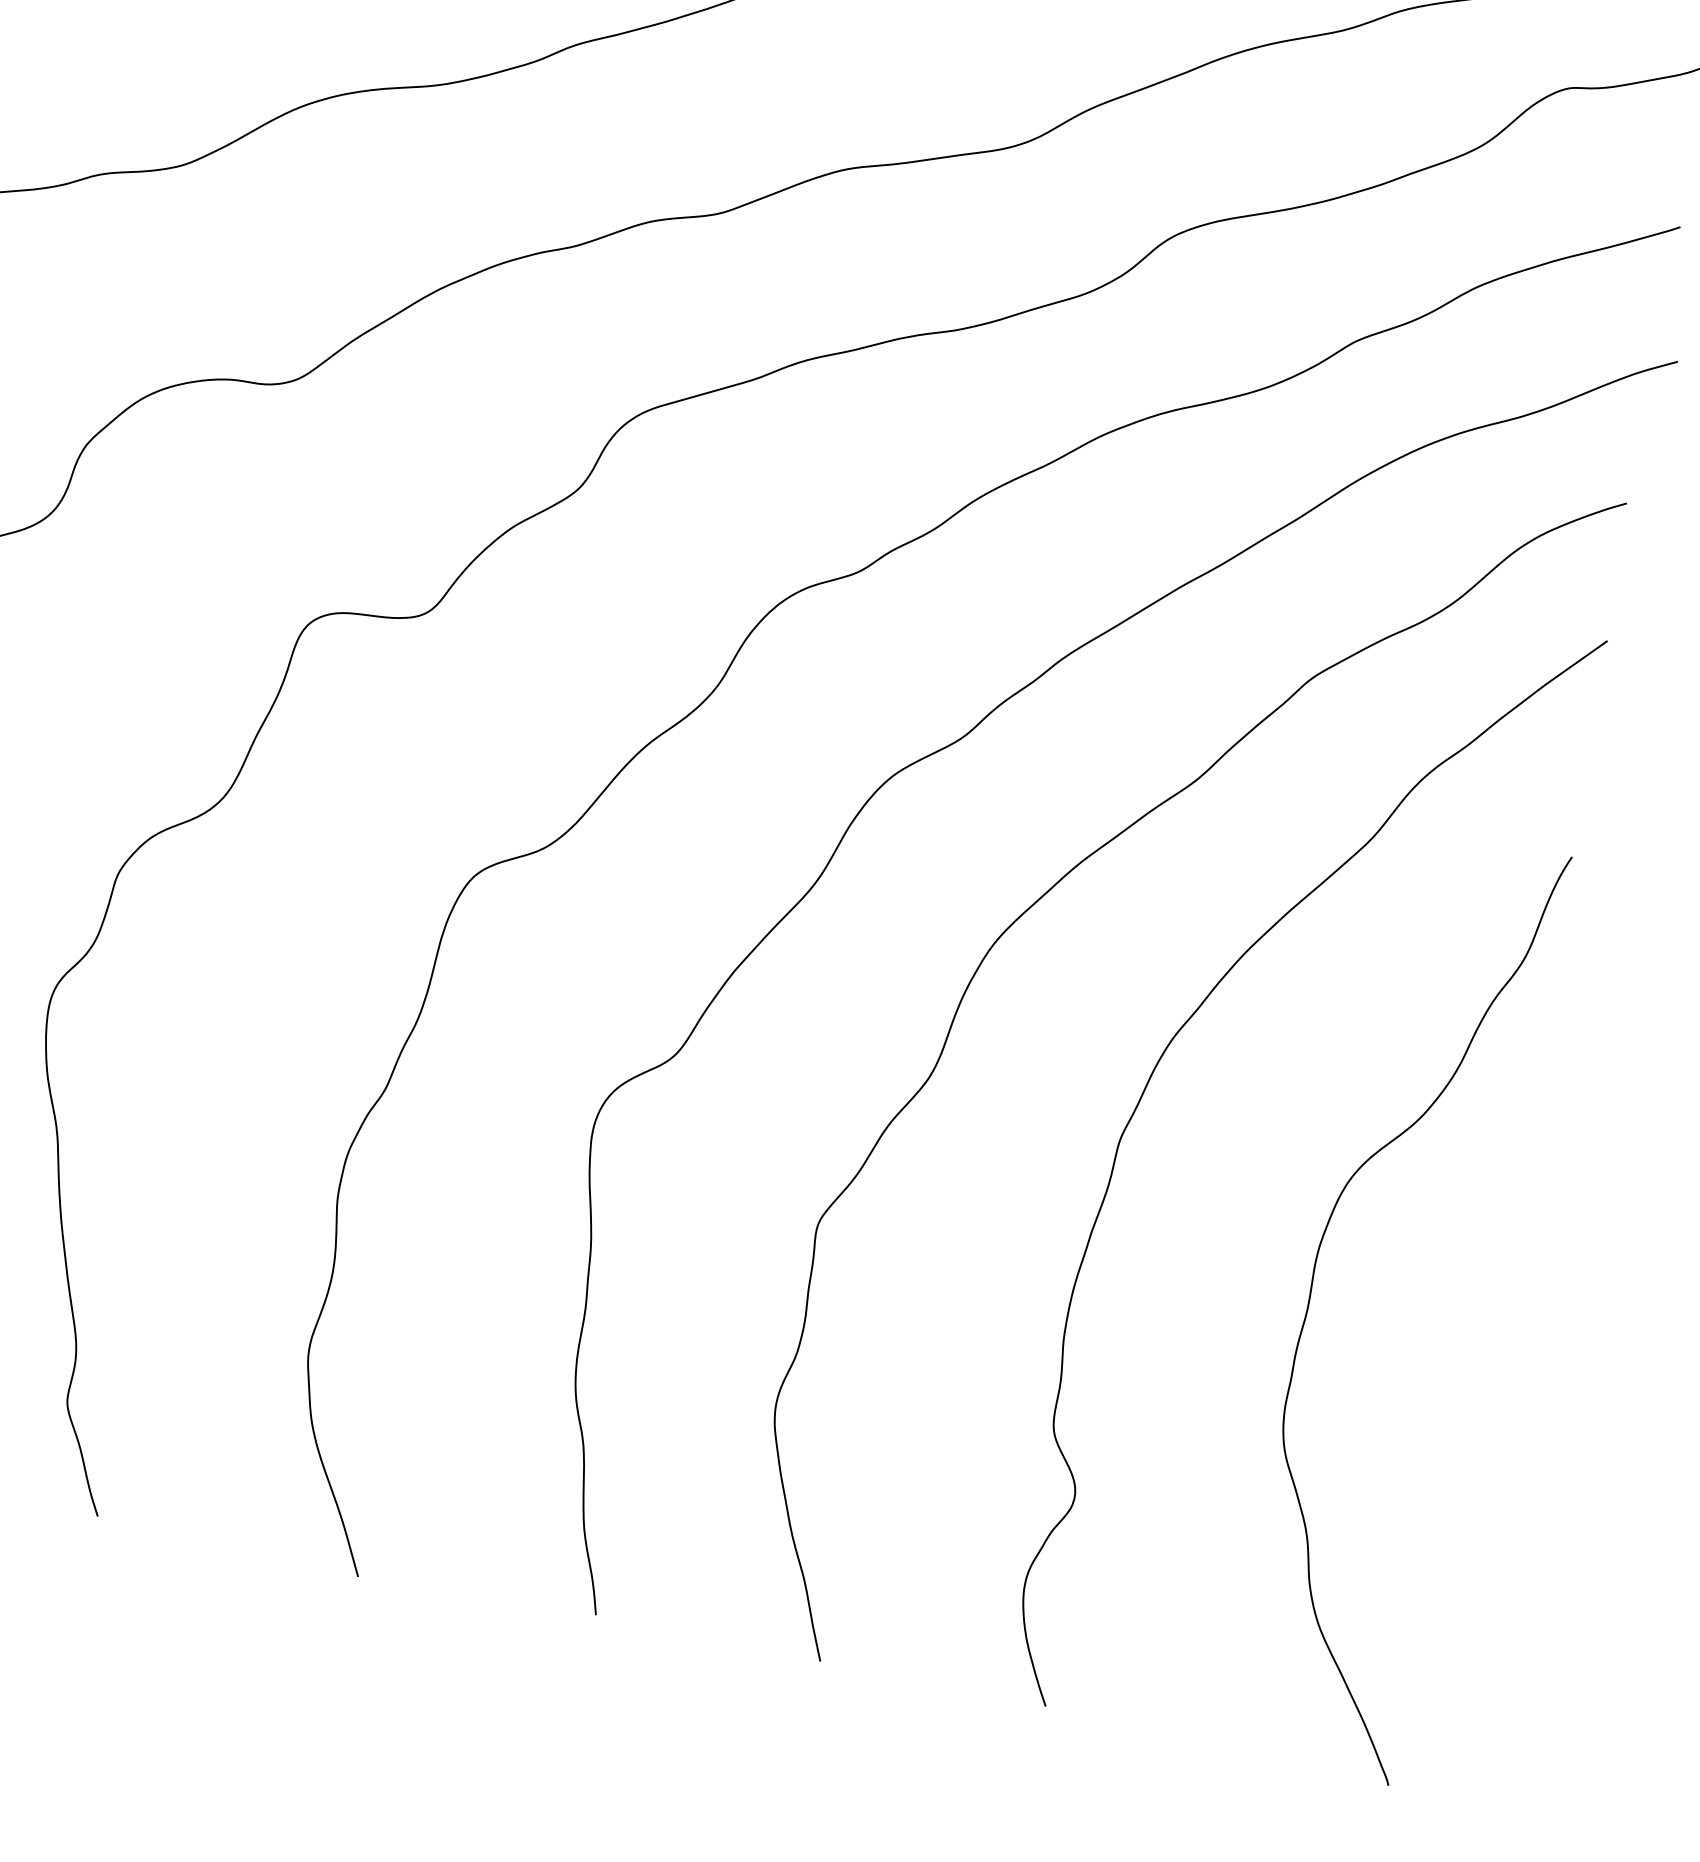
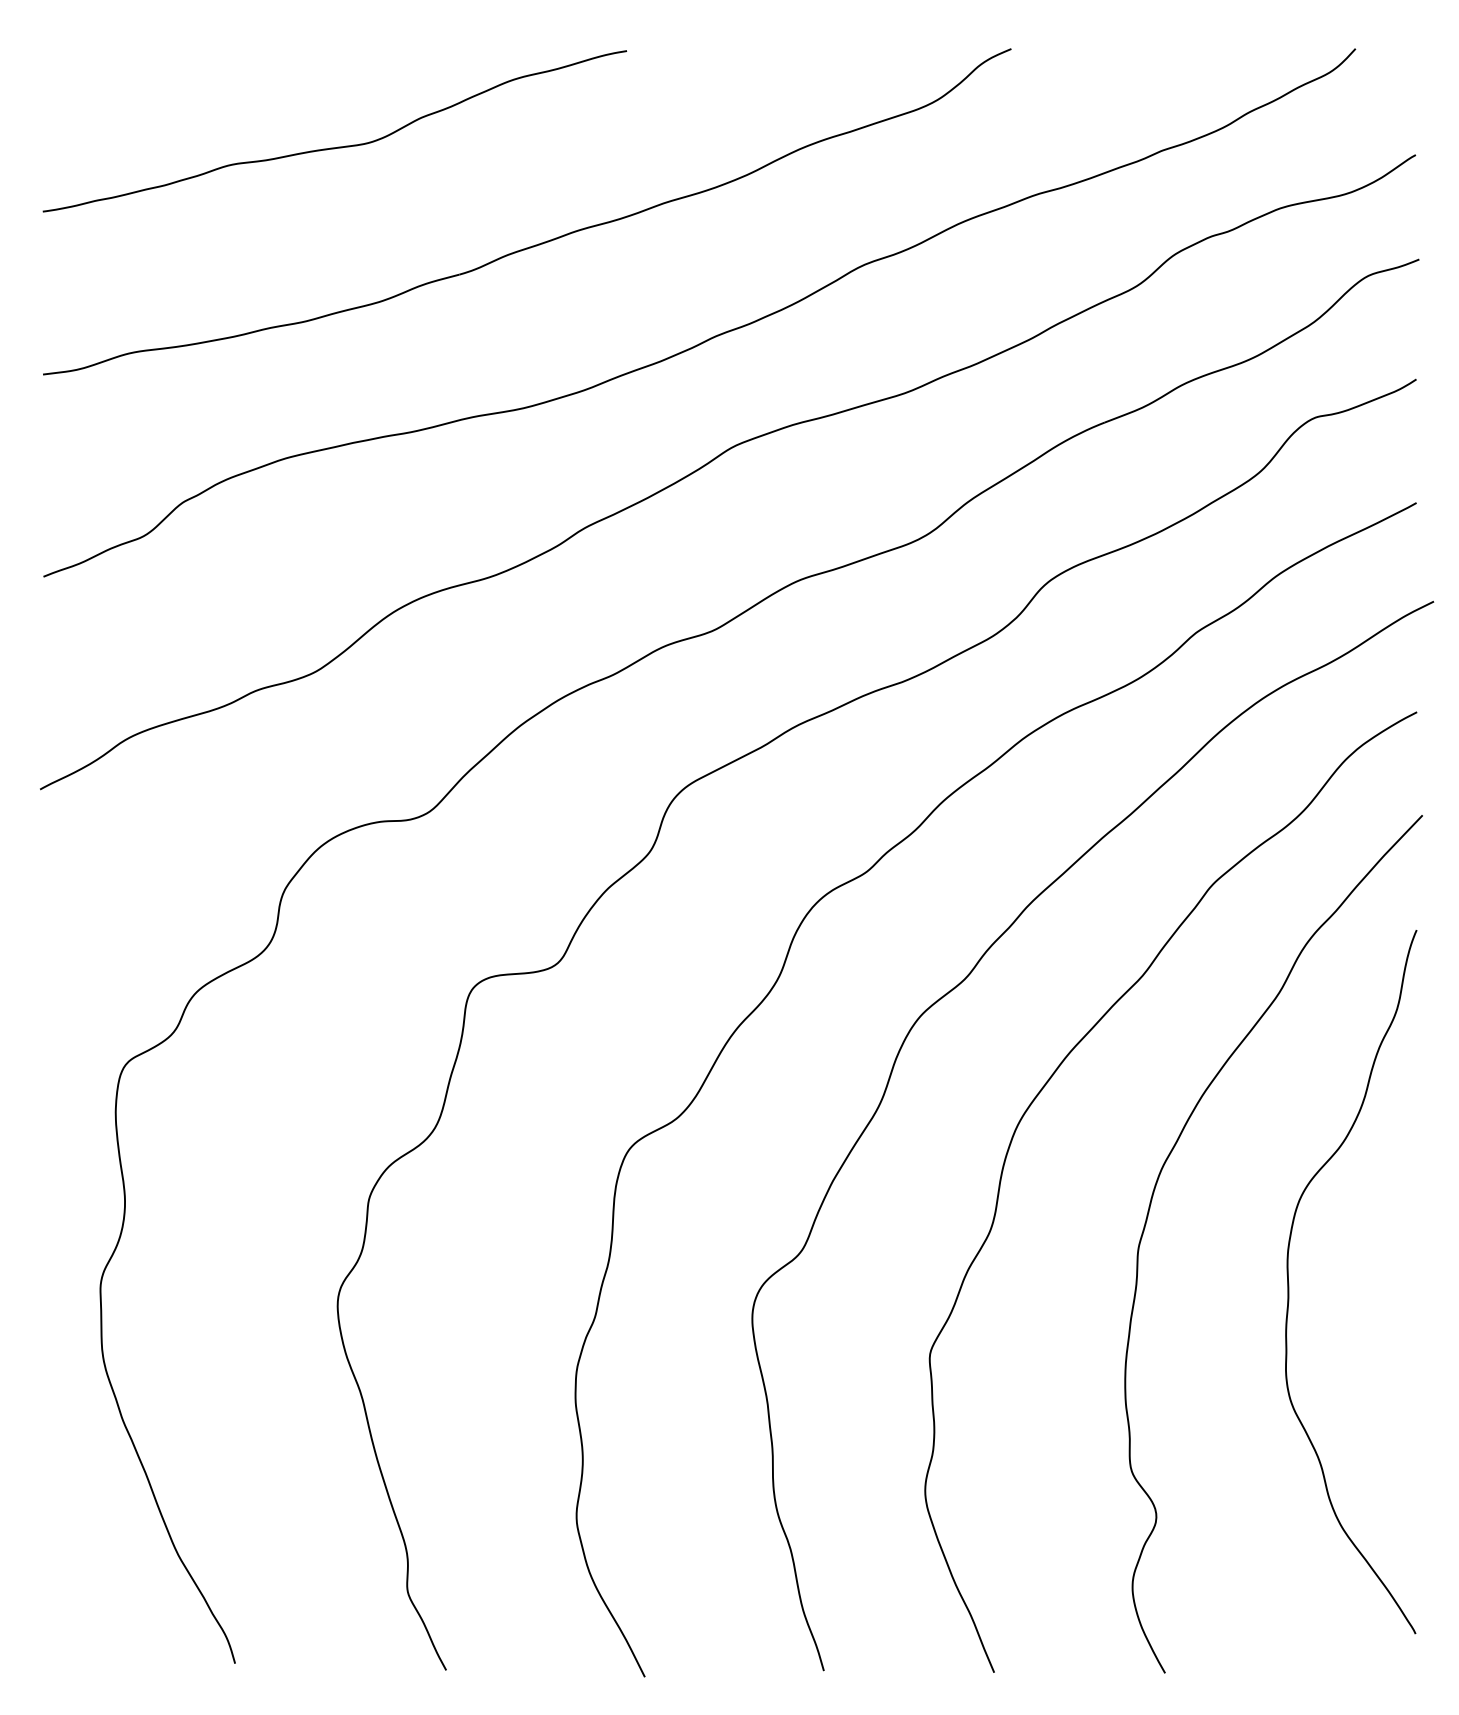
curve: (1312, 1290) -> (1289, 1283), moved

